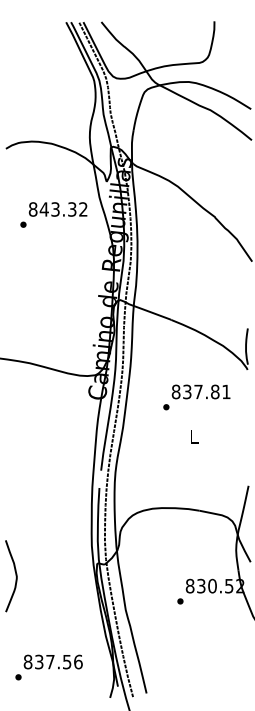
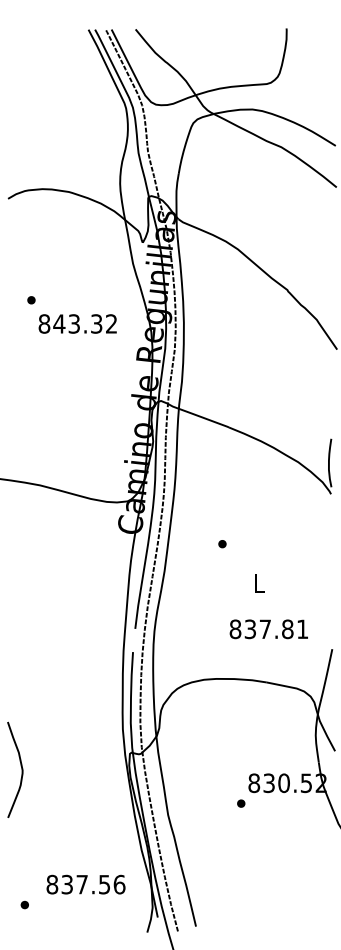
text: (57, 209) -> (76, 323), moved
text: (200, 391) -> (268, 628), moved
text: (52, 661) -> (84, 883), moved

